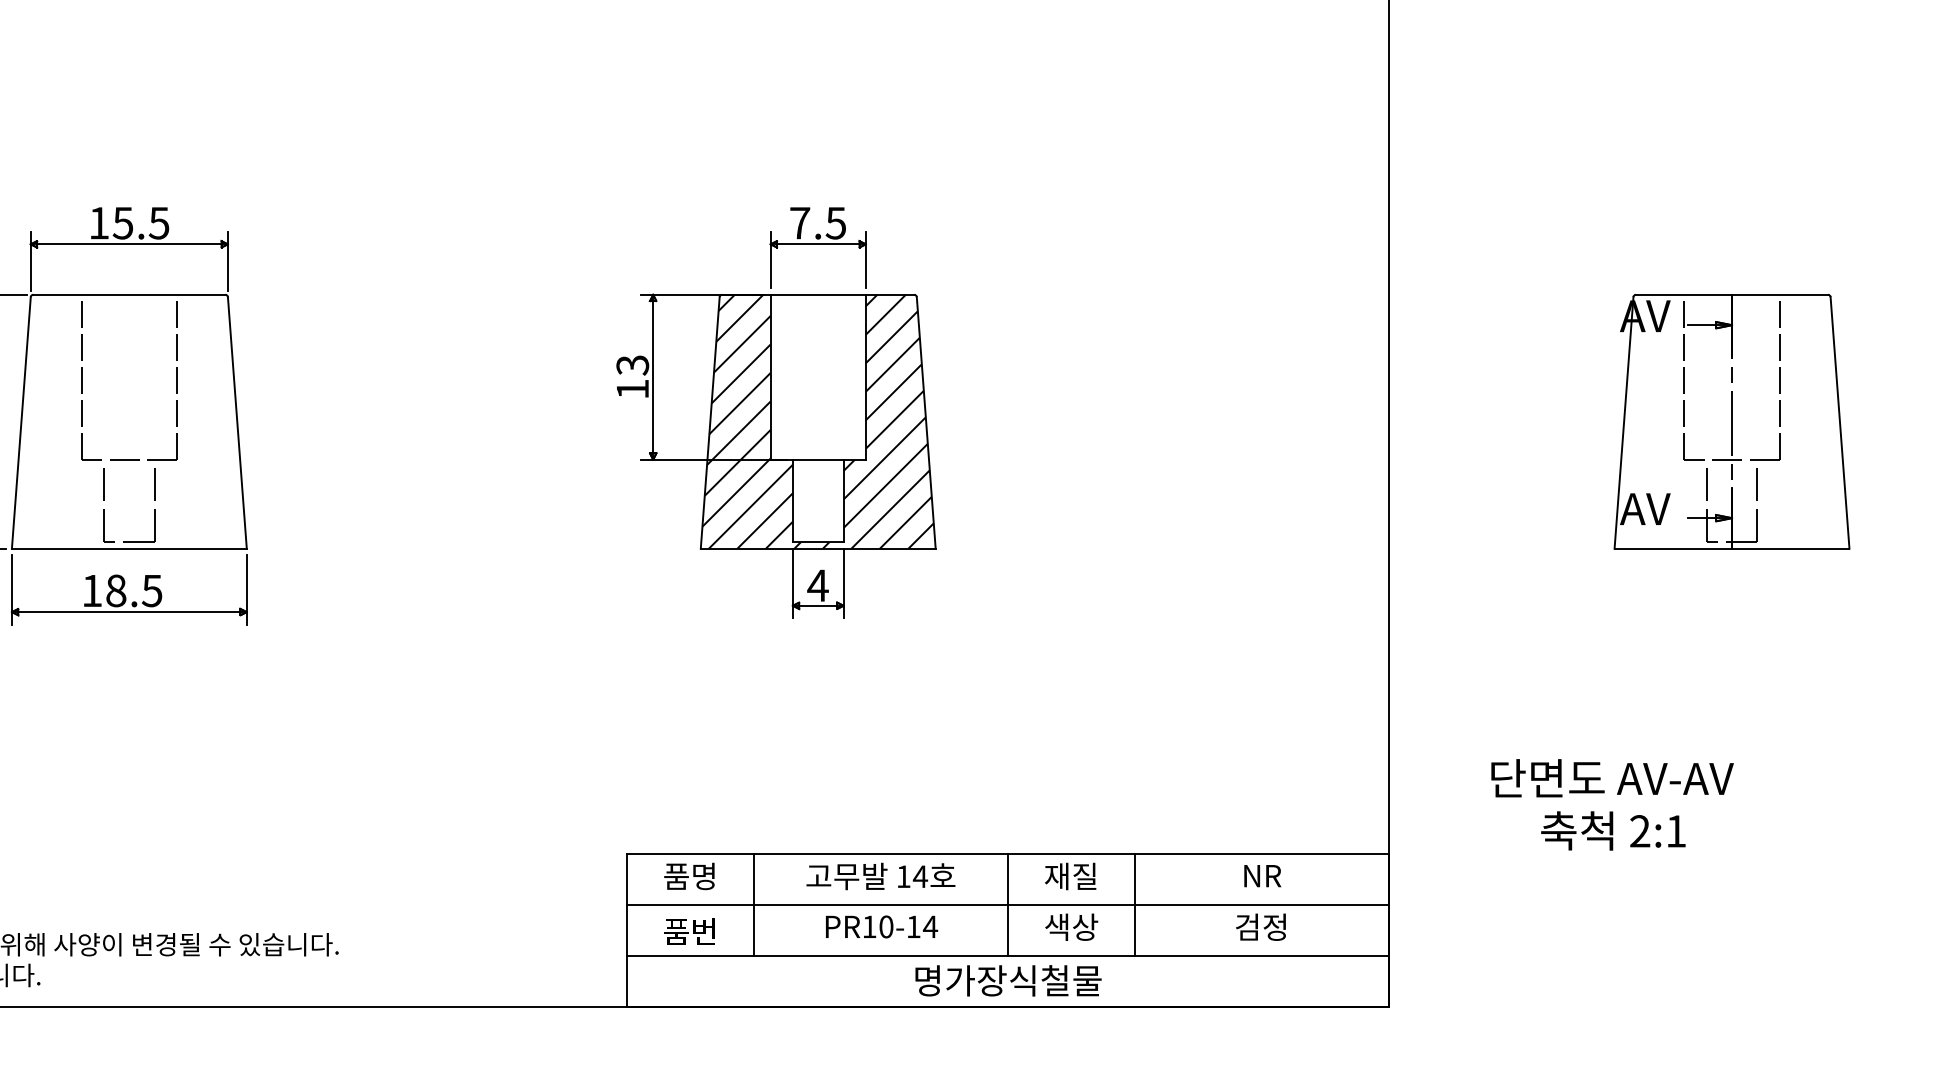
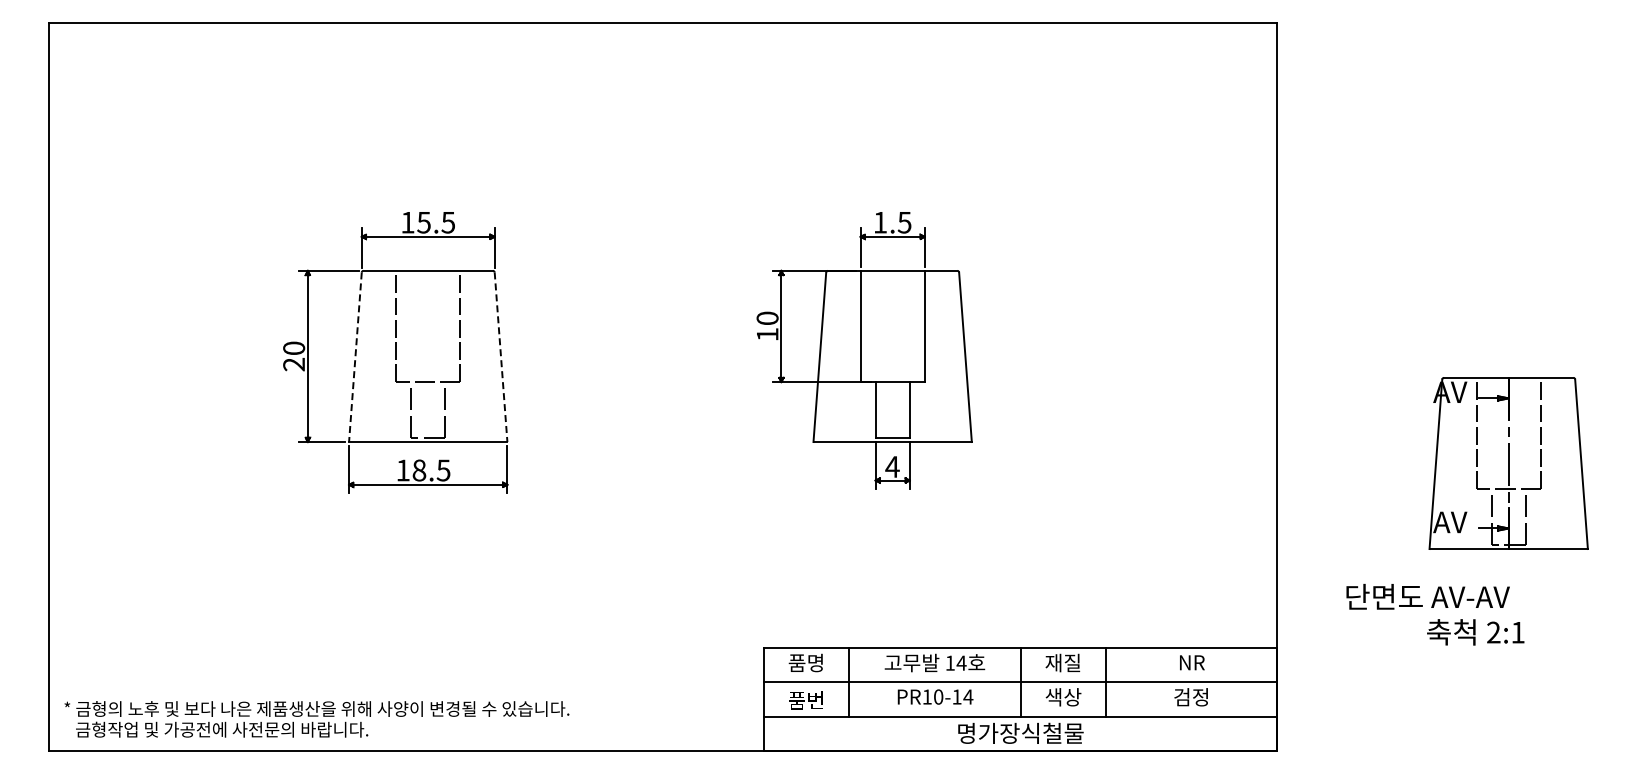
text: (800, 223) -> (880, 222), 7.5 -> 1.5
text: (632, 365) -> (767, 318), 13 -> 10
hatch: (817, 421) -> (892, 356), removed
part: (1731, 421) -> (1508, 463), moved
line: (21, 423) -> (355, 357), solid -> dashed
line: (238, 423) -> (501, 357), solid -> dashed
text: (1613, 831) -> (1475, 632), moved

